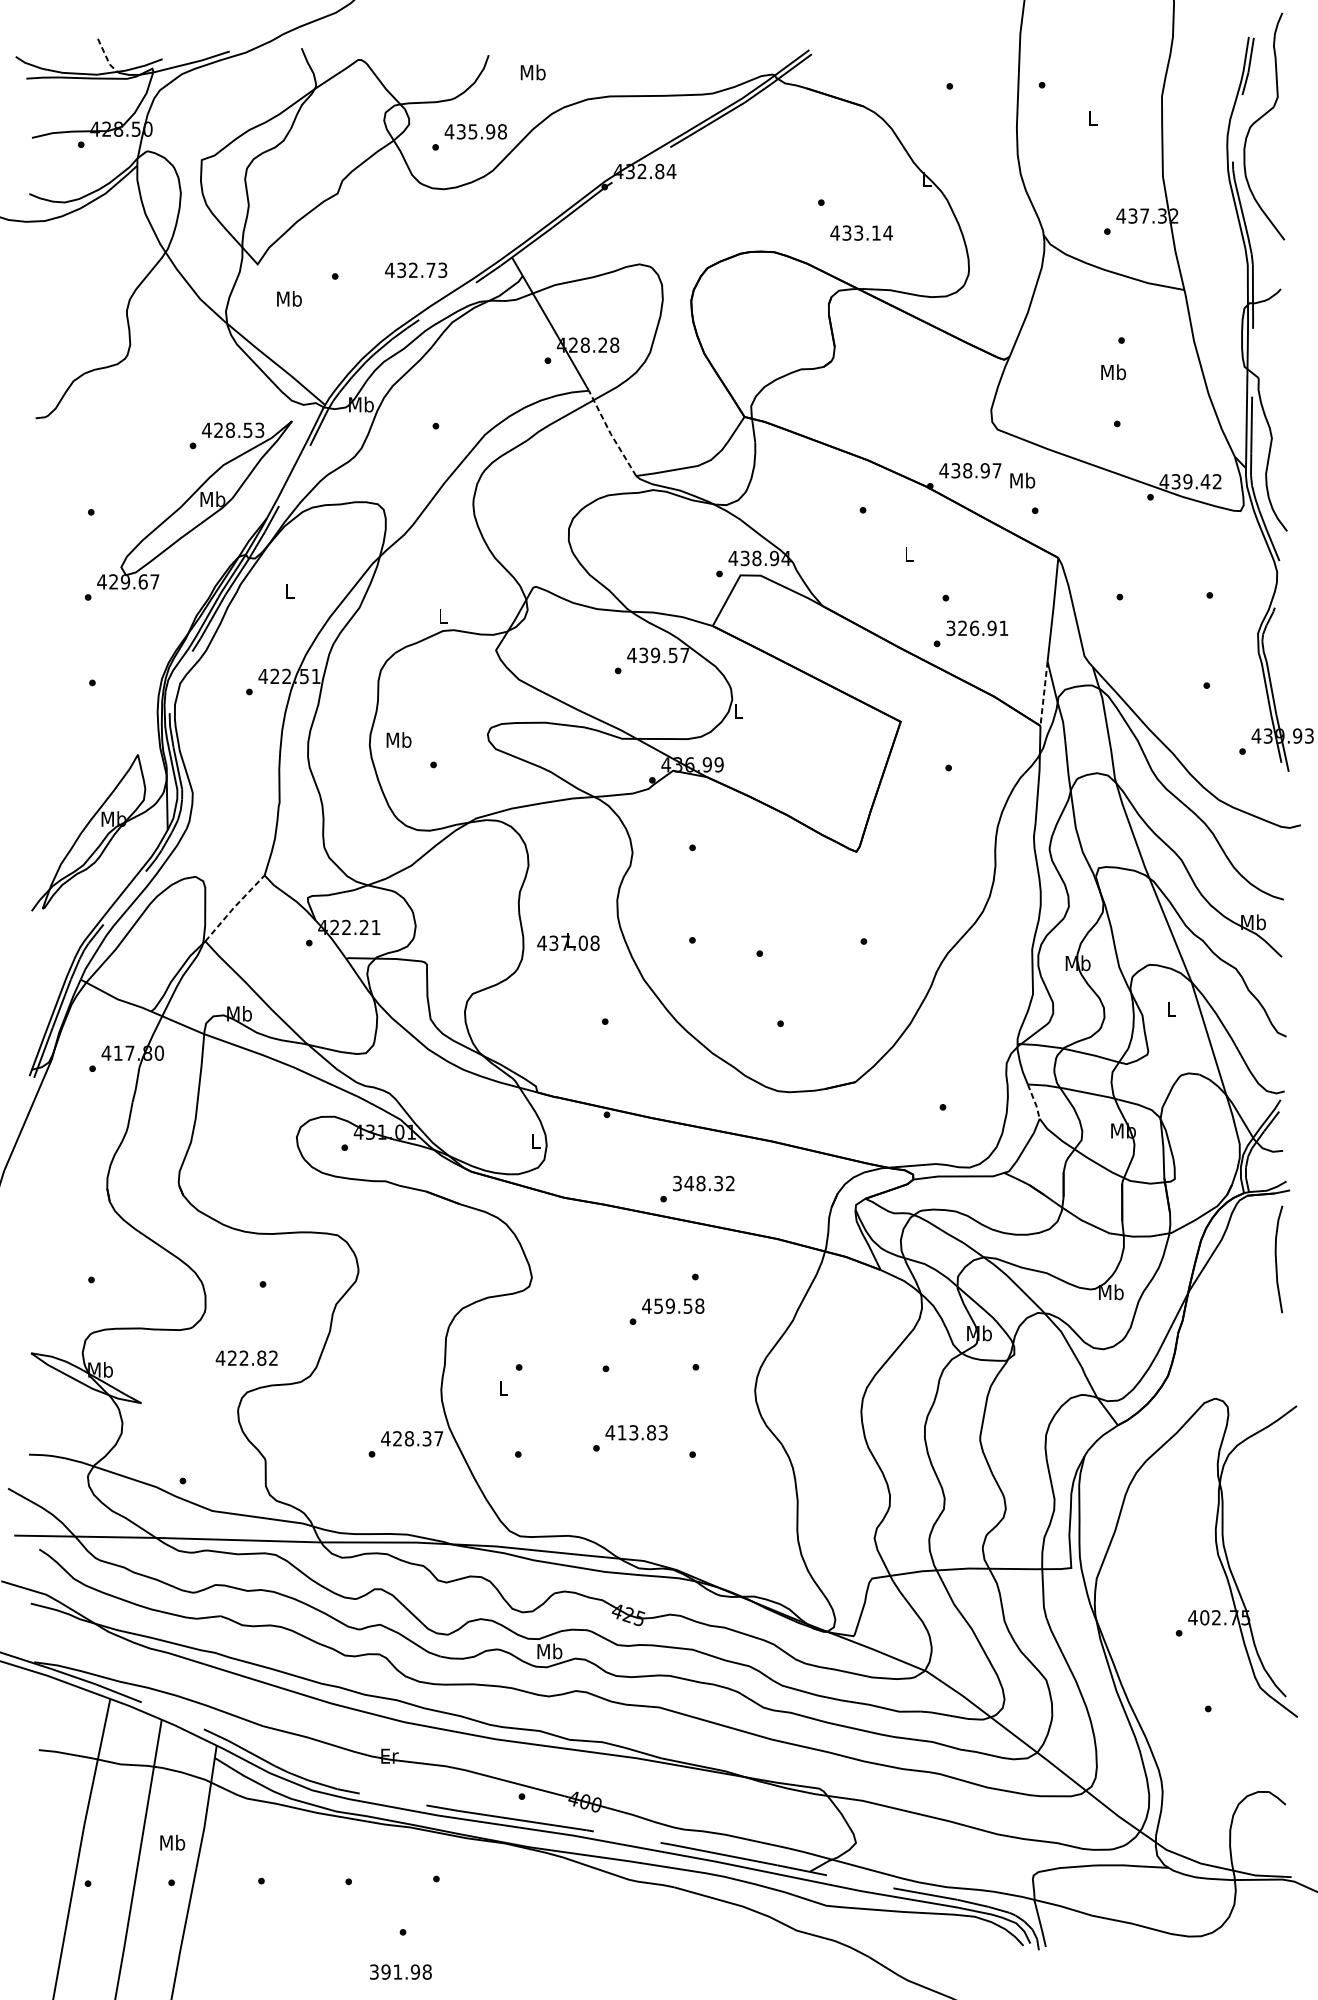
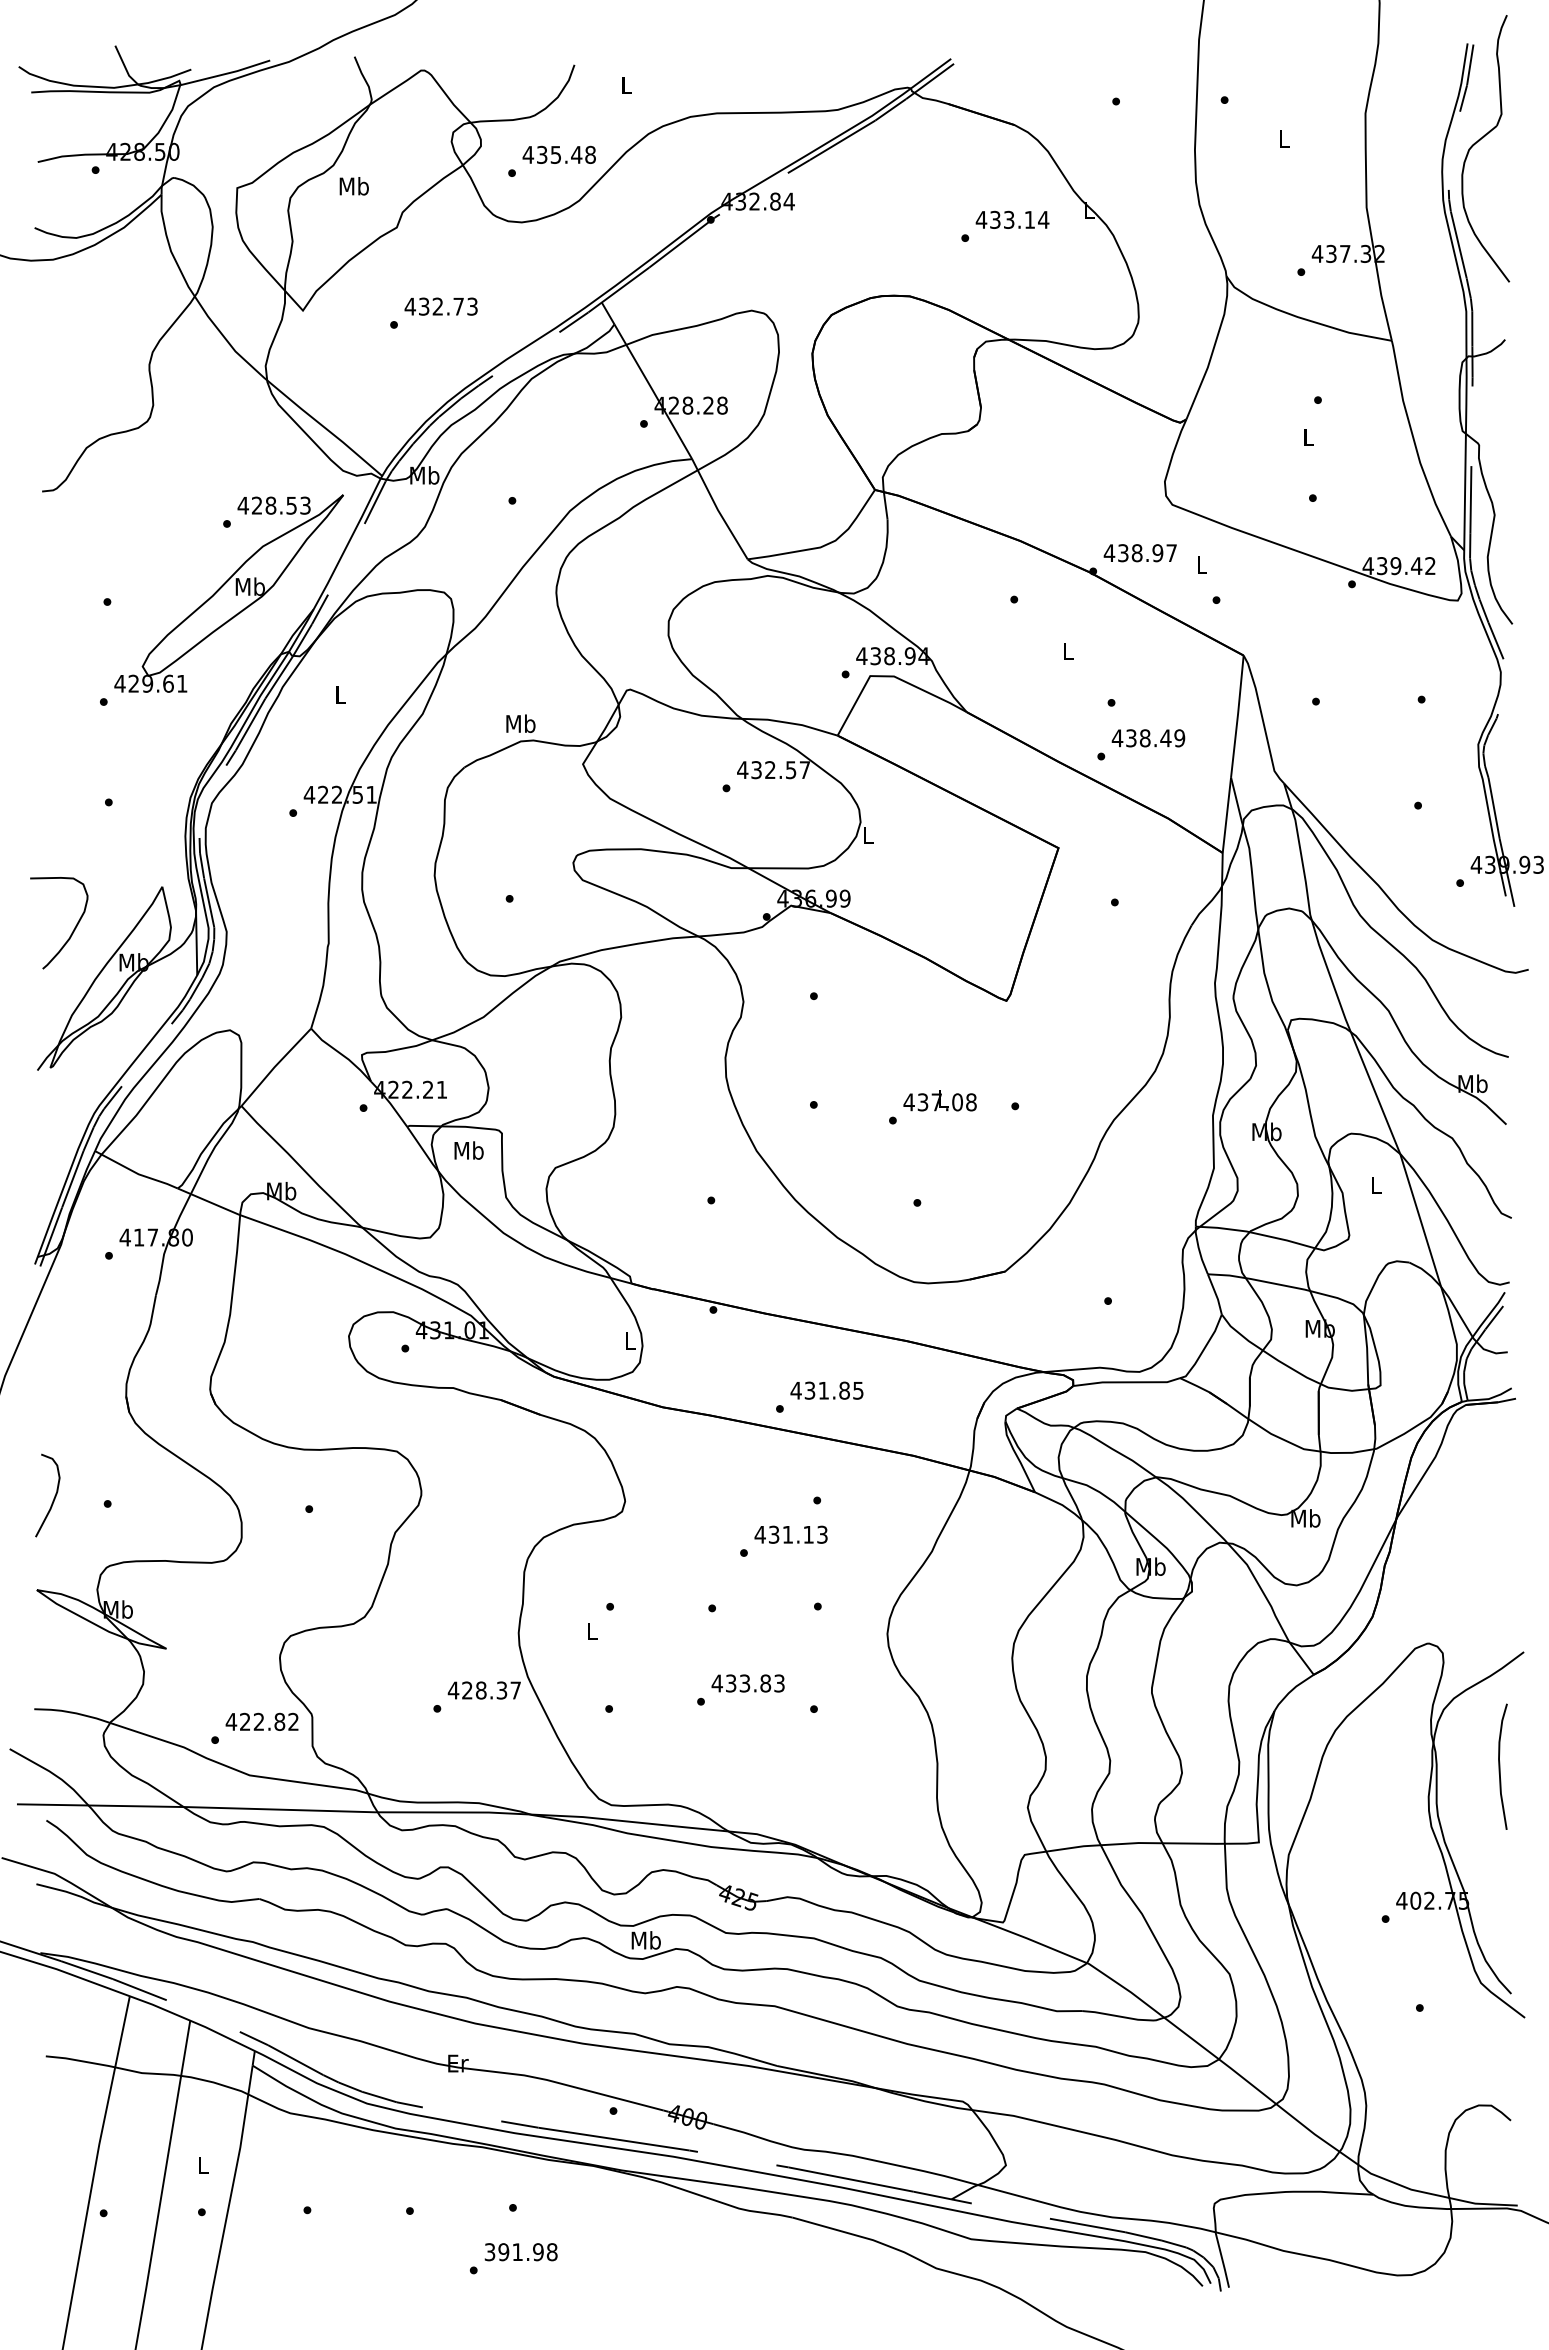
line: (106, 56) -> (125, 66), dashed -> solid
text: (533, 72) -> (626, 85), Mb -> L
text: (490, 131) -> (576, 154), 435.98 -> 435.48
text: (861, 232) -> (1012, 219), moved
text: (415, 270) -> (440, 306), moved
text: (288, 299) -> (353, 186), moved
text: (1113, 372) -> (1308, 437), Mb -> L
line: (610, 434) -> (717, 510), dashed -> solid
text: (1022, 480) -> (1201, 564), Mb -> L
text: (155, 581) -> (182, 683), 429.67 -> 429.61
text: (442, 615) -> (520, 723), L -> Mb
text: (977, 628) -> (1148, 738), 326.91 -> 438.49
text: (655, 655) -> (770, 770), 439.57 -> 432.57
line: (1043, 694) -> (1226, 815), dashed -> solid
text: (398, 739) -> (468, 1150), moved
curve: (60, 793) -> (71, 932), added
line: (234, 907) -> (275, 1066), dashed -> solid
text: (567, 941) -> (939, 1100), moved
line: (1035, 1101) -> (1216, 1294), dashed -> solid
text: (703, 1183) -> (826, 1390), 348.32 -> 431.85
curve: (1276, 1259) -> (1500, 1766), moved
curve: (45, 1275) -> (53, 1498), added
text: (679, 1305) -> (798, 1534), 459.58 -> 431.13
text: (246, 1357) -> (261, 1721), moved
text: (622, 1432) -> (731, 1683), 413.83 -> 433.83
text: (172, 1842) -> (202, 2164), Mb -> L
text: (400, 1972) -> (520, 2252), moved

